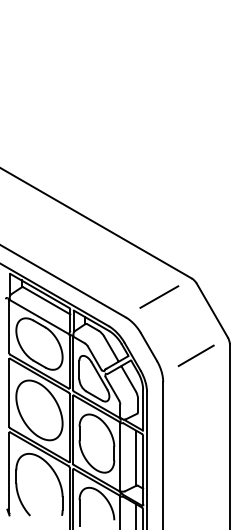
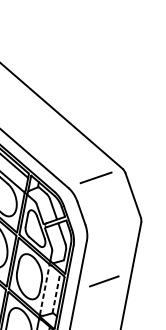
line: (195, 355) -> (103, 281), moved
line: (120, 457) -> (44, 290), solid -> dashed
line: (136, 457) -> (56, 292), solid -> dashed

